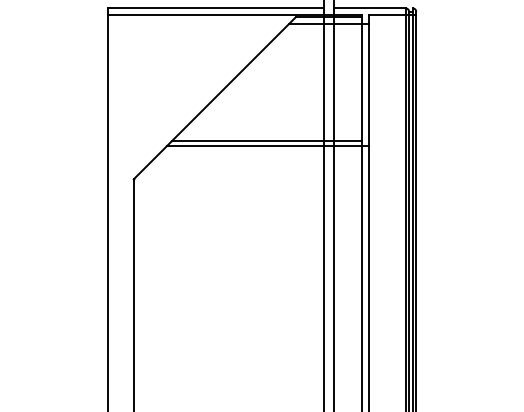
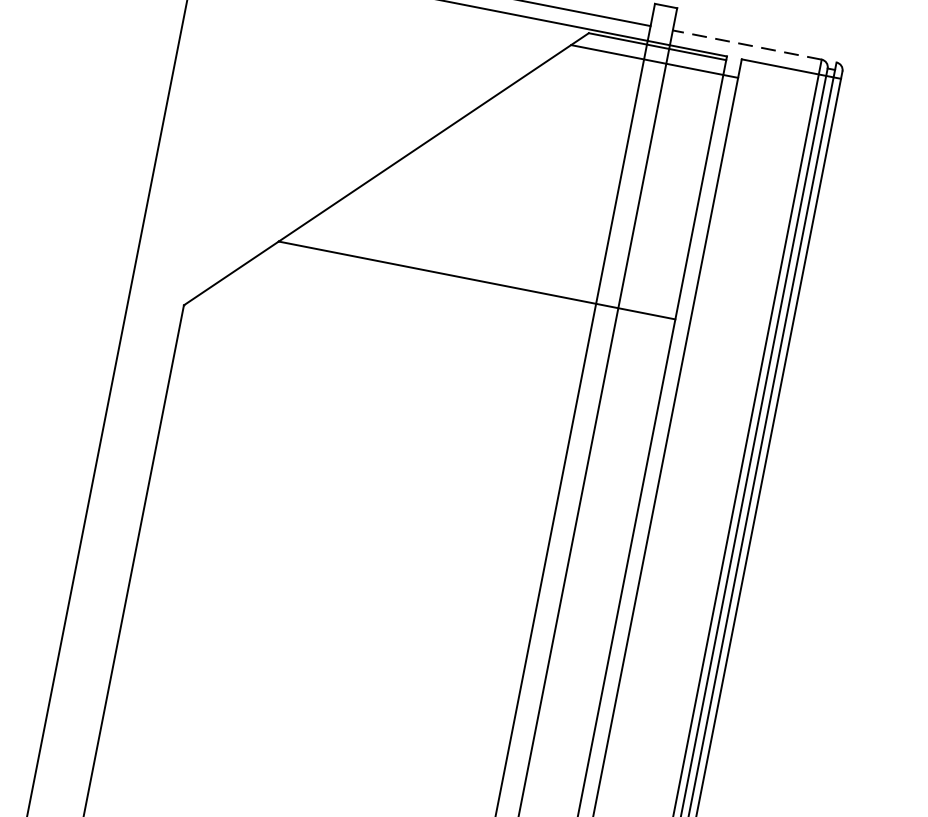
line: (369, 8) -> (746, 45), solid -> dashed
line: (267, 146) -> (476, 291), removed

